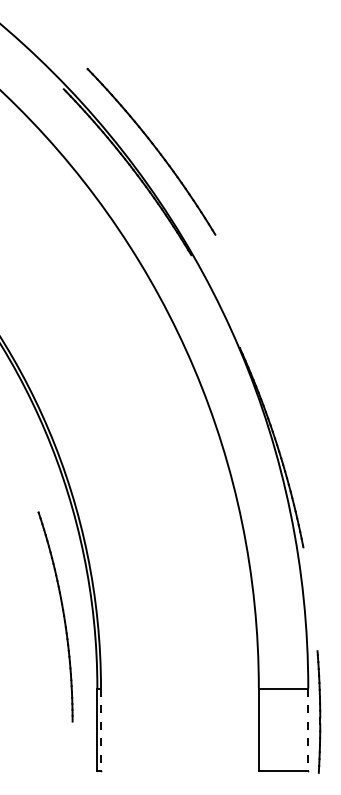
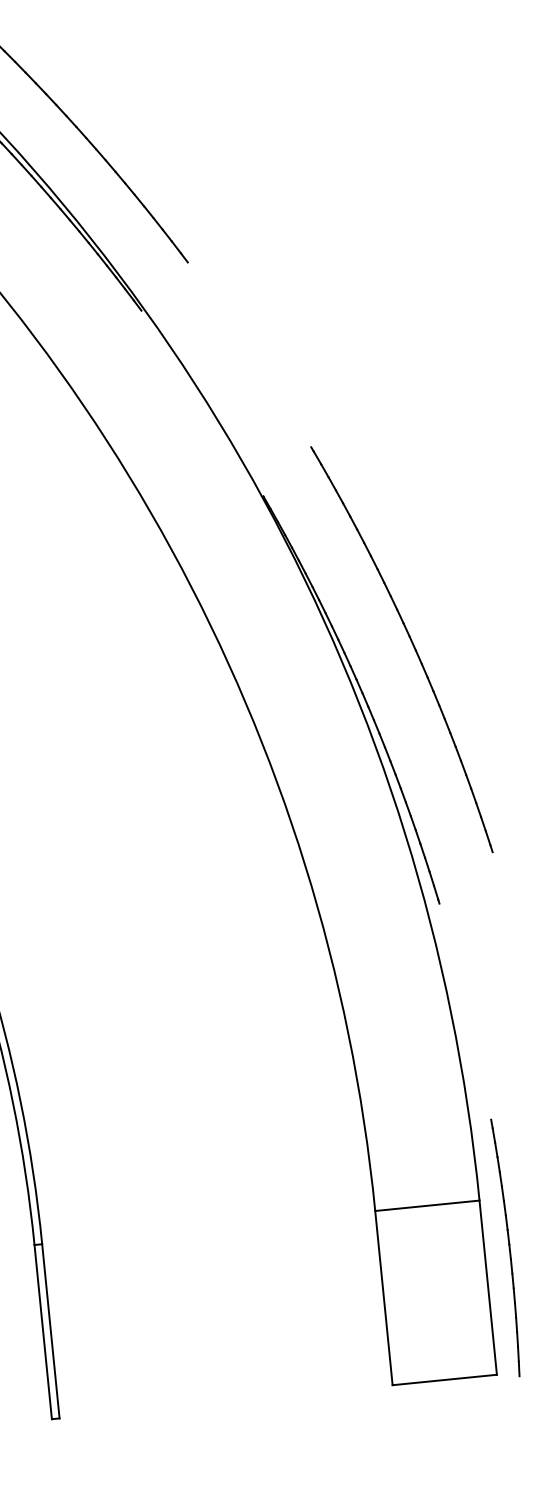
part: (297, 426) -> (401, 649), added
line: (101, 730) -> (52, 1332), dashed -> solid
line: (308, 730) -> (488, 1288), dashed -> solid

